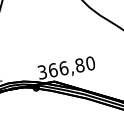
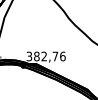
text: (71, 66) -> (49, 56), 366,80 -> 382,76

